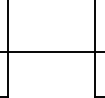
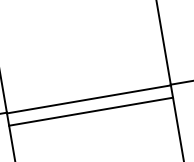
line: (51, 58) -> (91, 111), added

